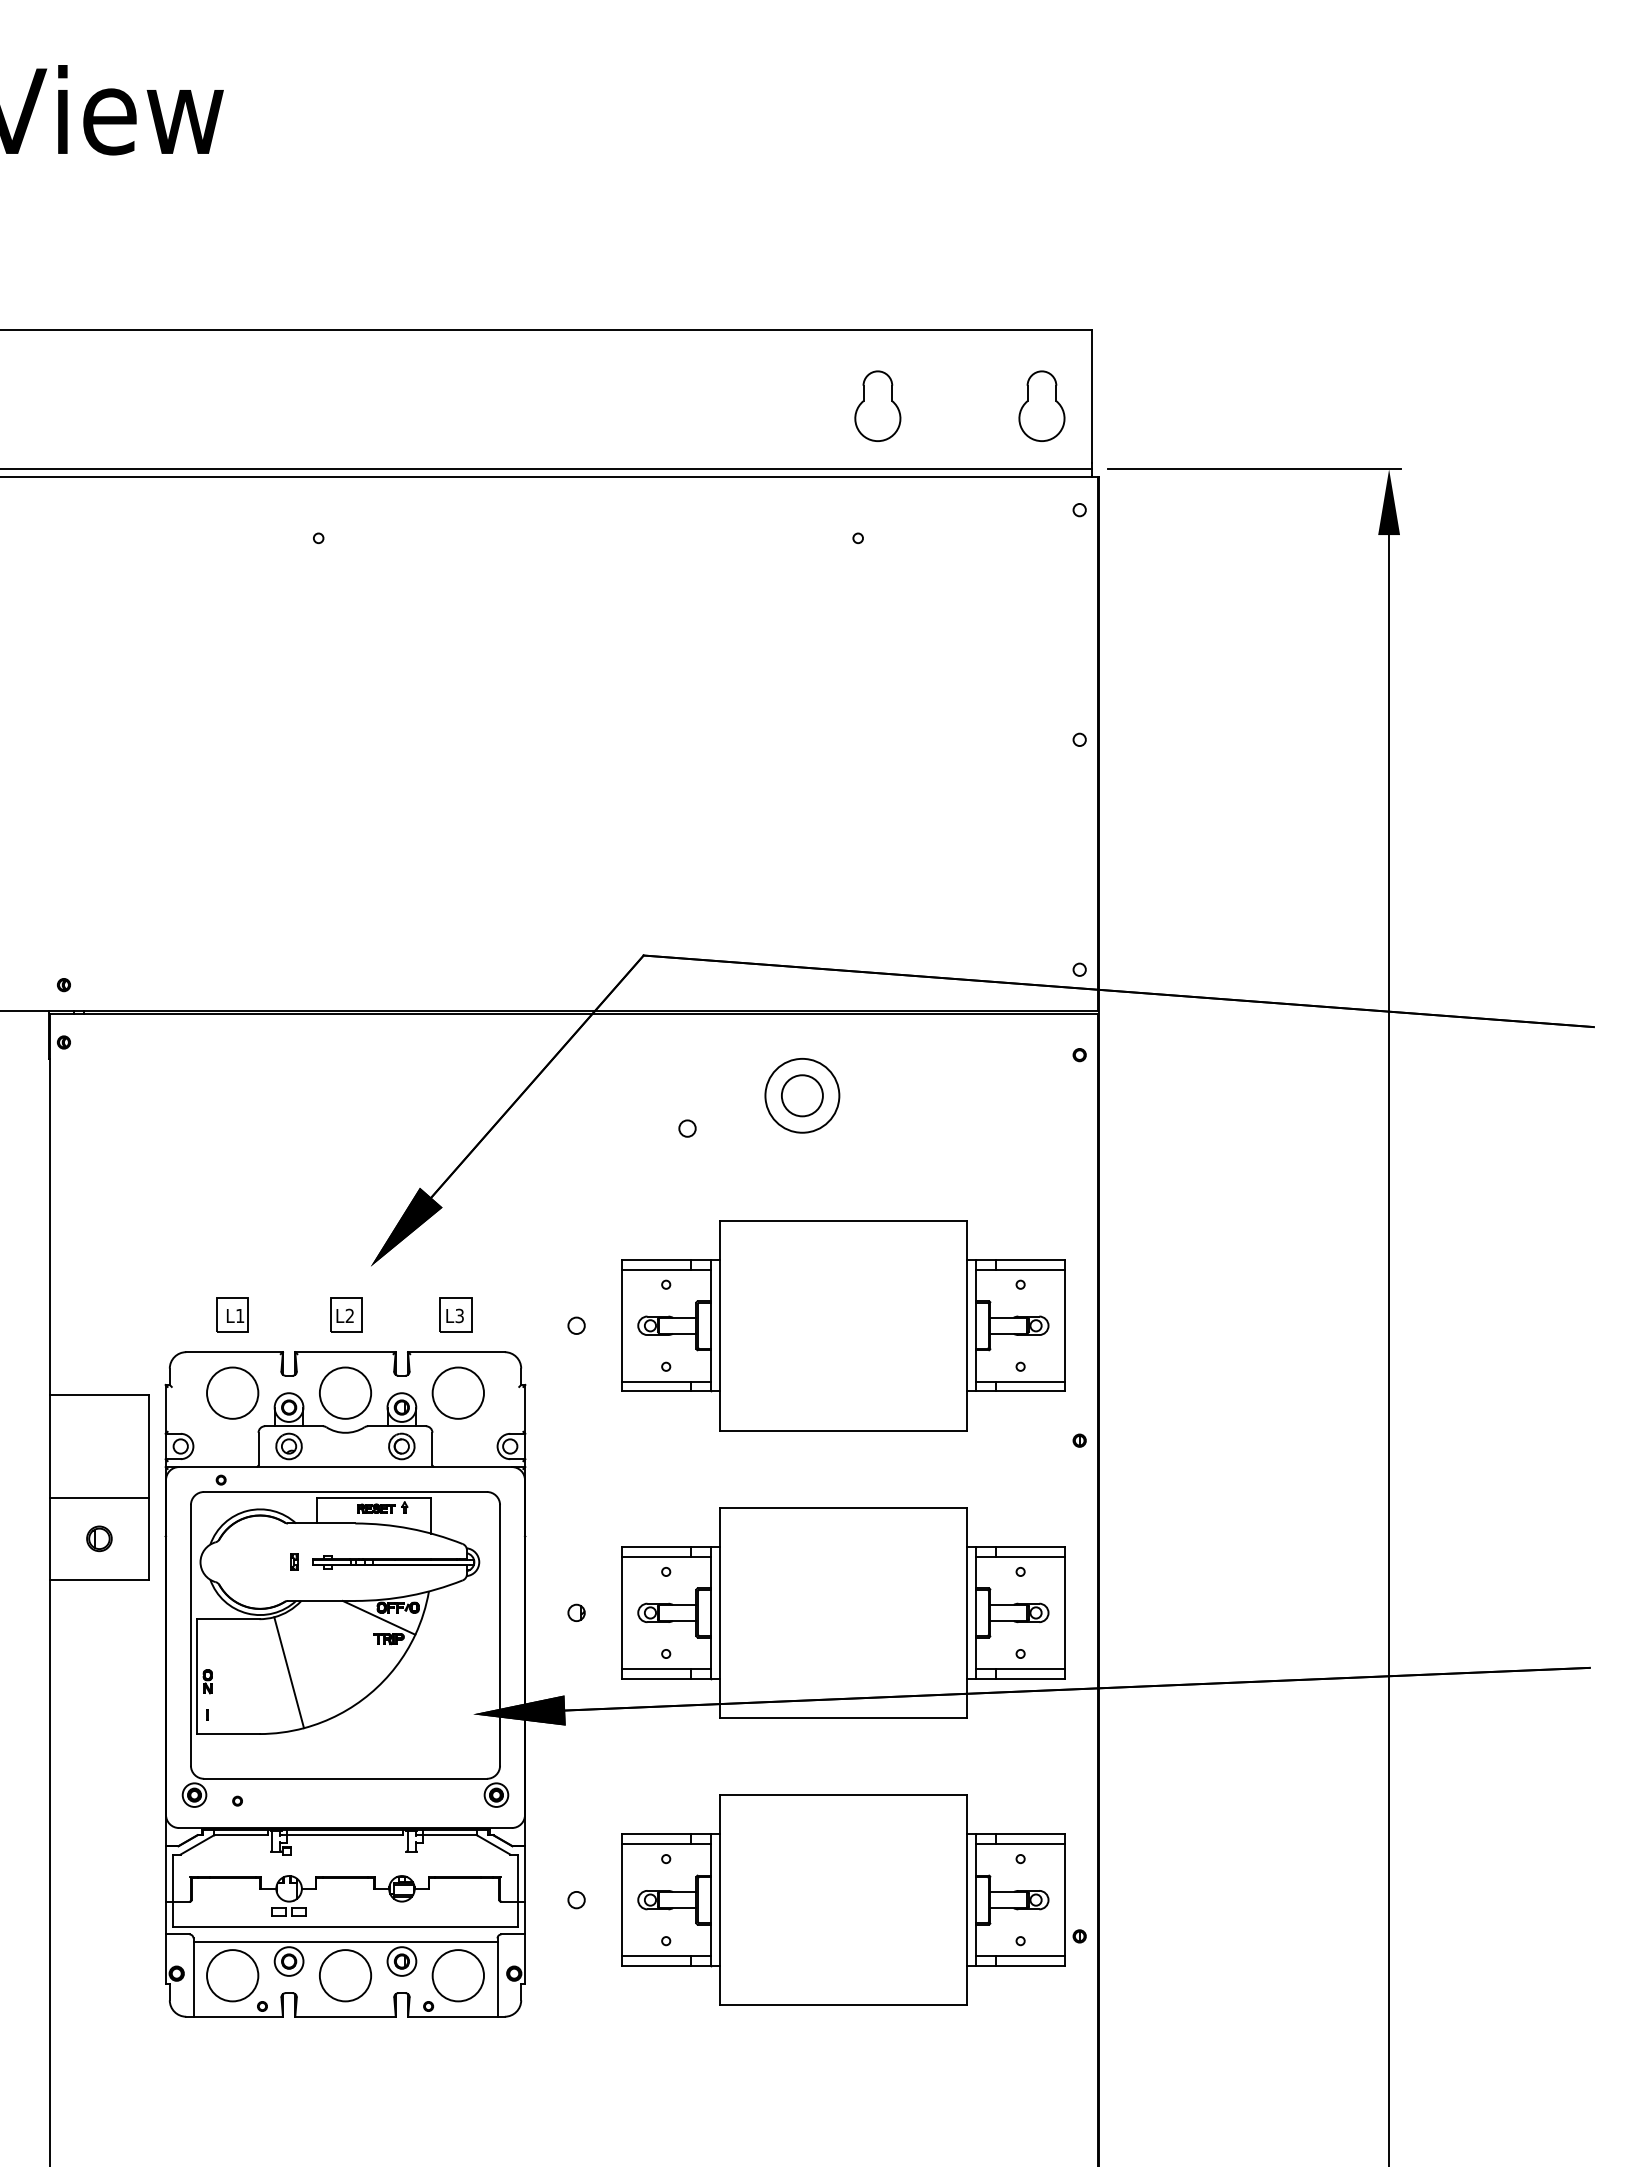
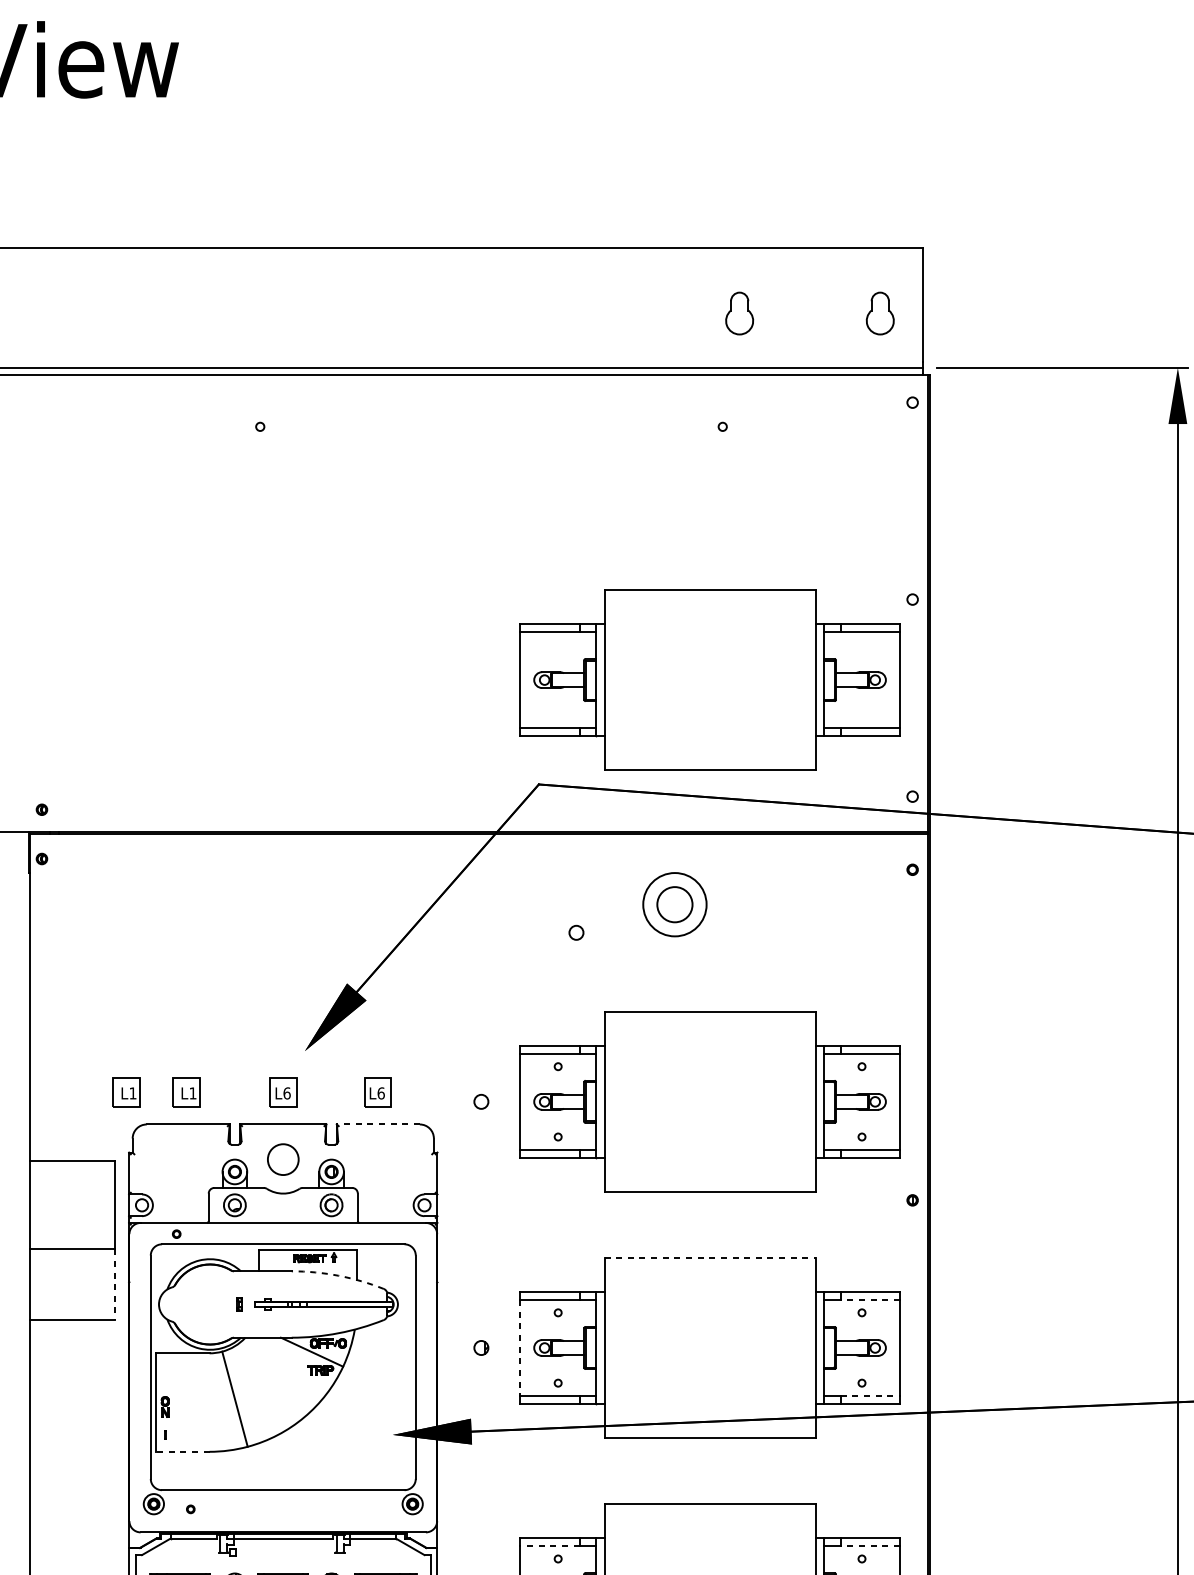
part: (877, 405) -> (739, 312), size x0.7
part: (1041, 405) -> (879, 312), size x0.7
part: (843, 833) -> (710, 679), added
part: (162, 1314) -> (126, 1092), added
text: (349, 1315) -> (286, 1093), L2 -> L6
text: (459, 1315) -> (381, 1093), L3 -> L6
line: (455, 1352) -> (377, 1124), solid -> dashed
circle: (232, 1392) -> (186, 1159), removed
circle: (345, 1392) -> (283, 1159), size x0.7
circle: (457, 1392) -> (379, 1159), removed
line: (843, 1507) -> (710, 1257), solid -> dashed
arc: (410, 1528) -> (338, 1275), solid -> dashed
part: (99, 1538) -> (72, 1284), removed
line: (148, 1539) -> (114, 1285), solid -> dashed
line: (1030, 1557) -> (870, 1300), solid -> dashed
line: (621, 1612) -> (519, 1347), solid -> dashed
line: (1030, 1668) -> (870, 1395), solid -> dashed
line: (227, 1734) -> (182, 1452), solid -> dashed
line: (656, 1844) -> (549, 1546), solid -> dashed
line: (1030, 1844) -> (870, 1546), solid -> dashed

